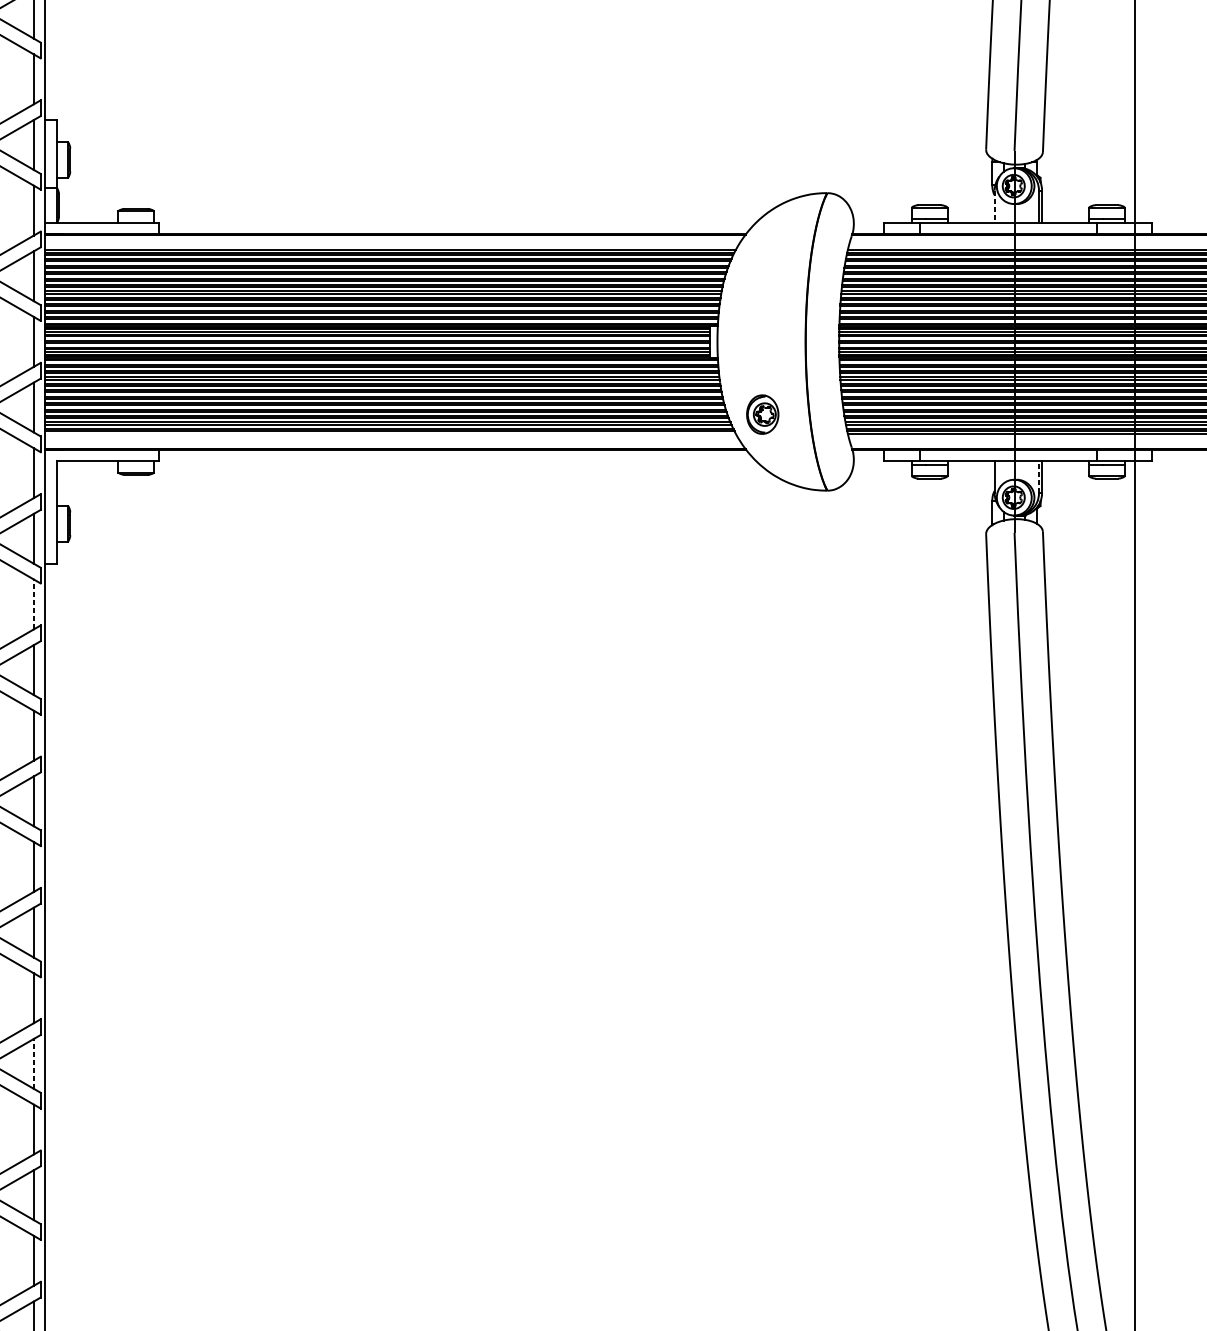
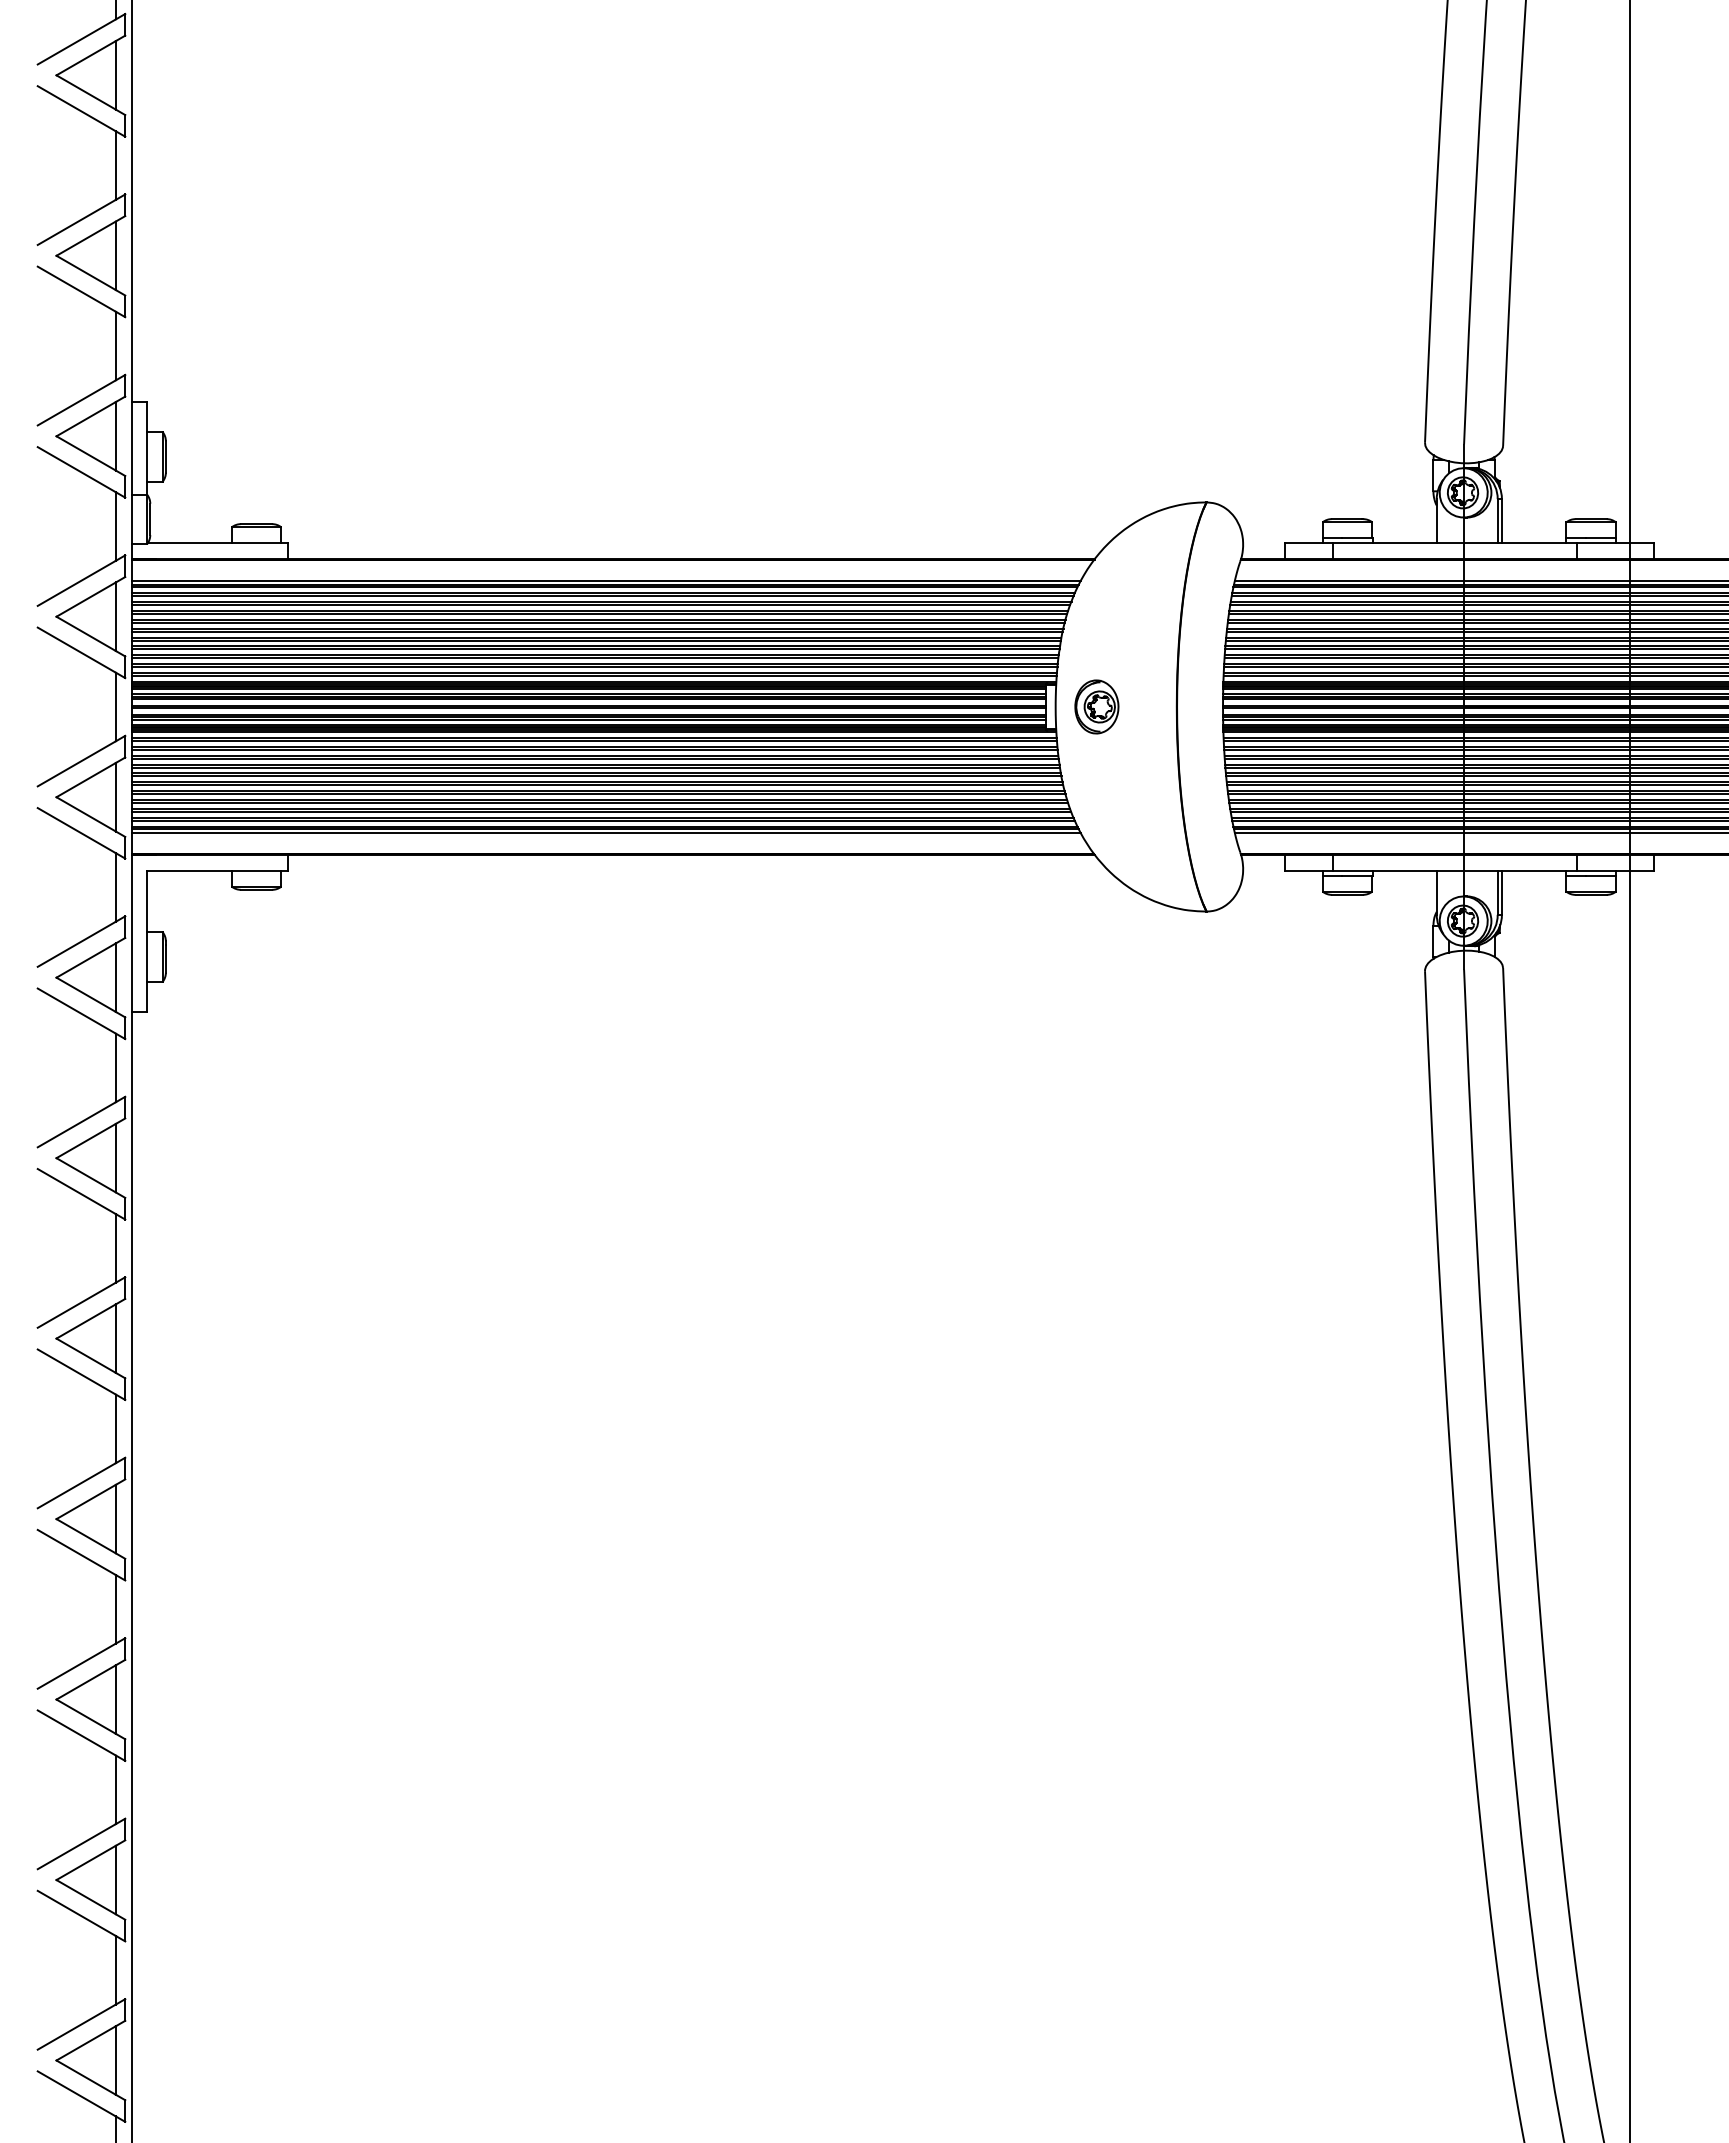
line: (994, 206) -> (1436, 521), dashed -> solid
part: (762, 414) -> (1096, 706), moved
line: (390, 433) -> (605, 832), added
line: (1038, 476) -> (1497, 892), dashed -> solid
line: (33, 604) -> (115, 1067), dashed -> solid
line: (33, 1063) -> (115, 1699), dashed -> solid

